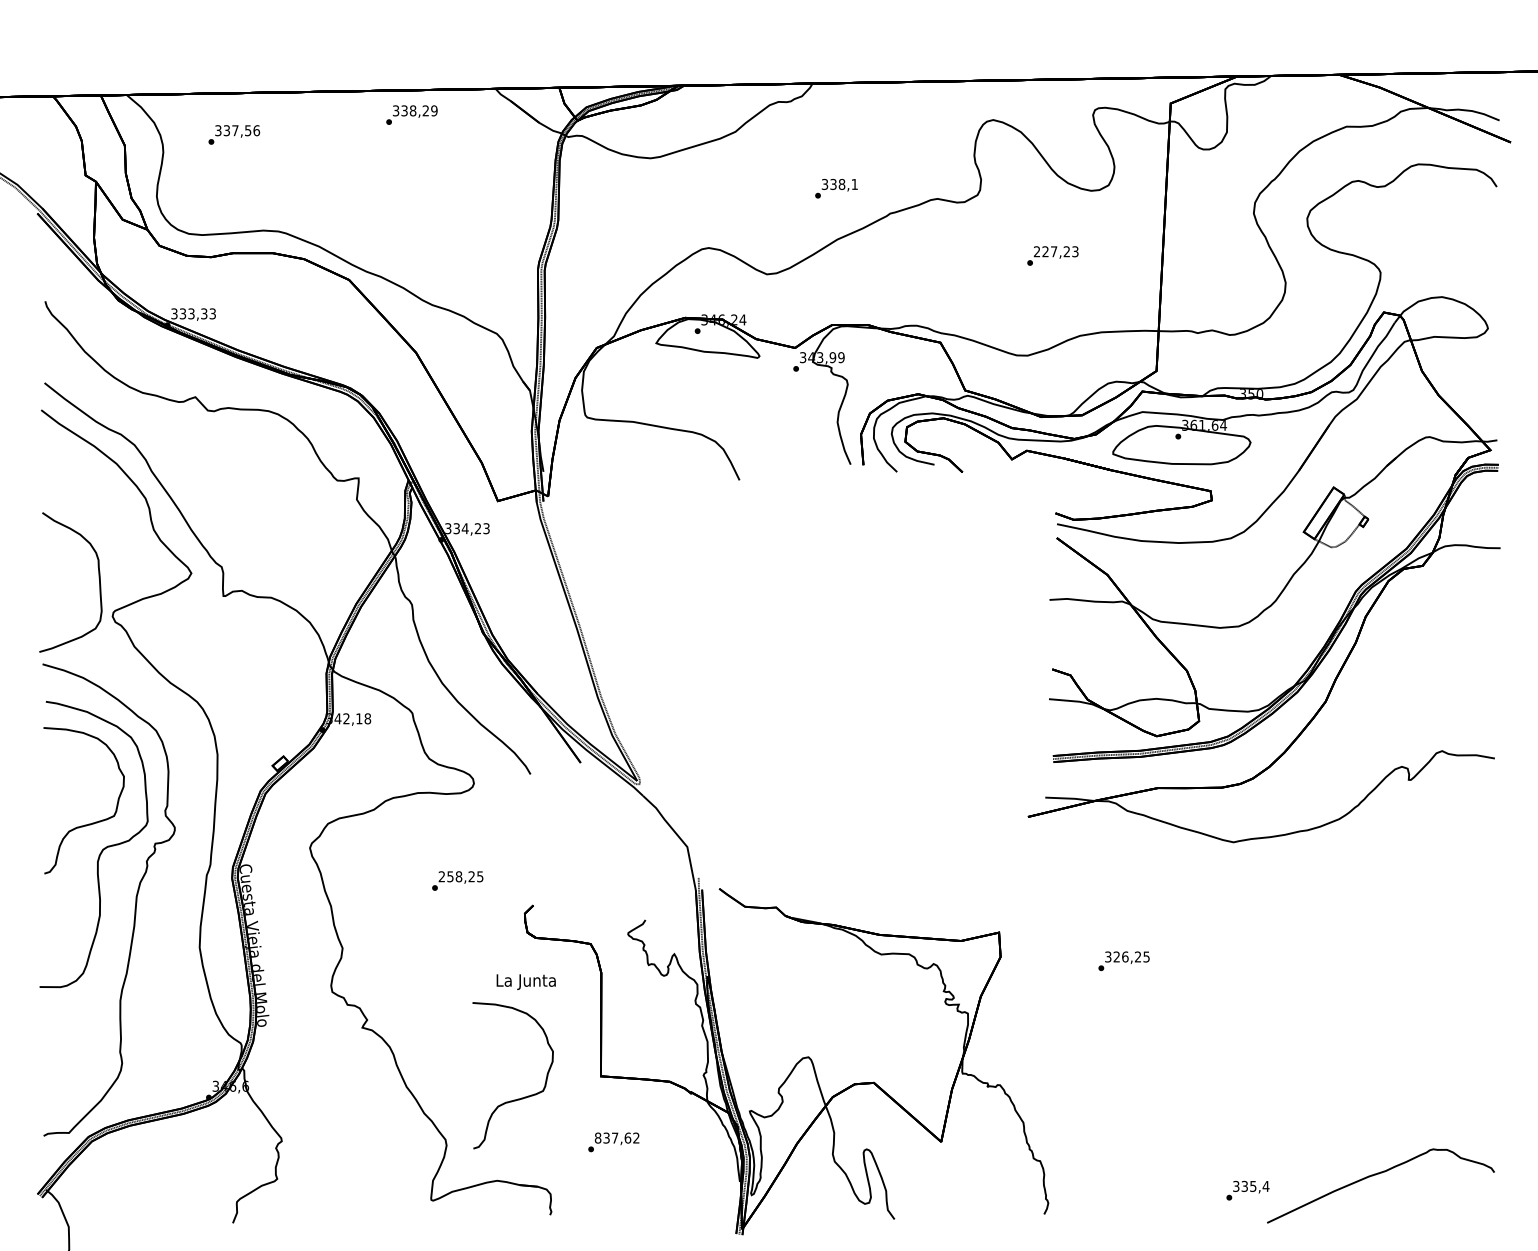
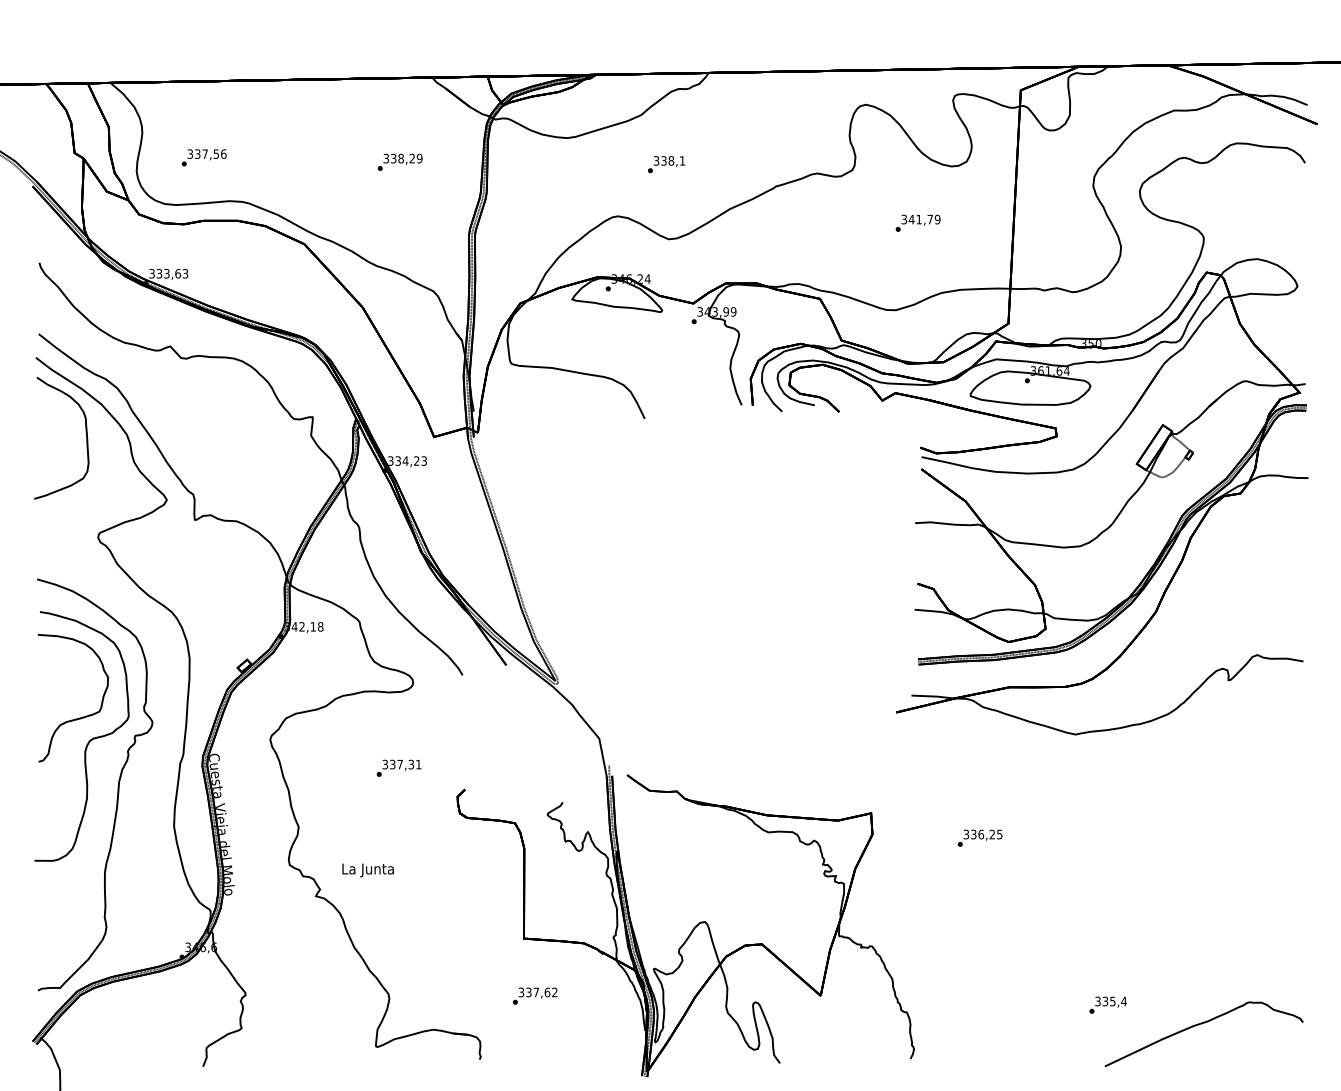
text: (411, 114) -> (399, 161), moved
text: (234, 134) -> (204, 157), moved
text: (836, 188) -> (666, 164), moved
text: (1056, 251) -> (921, 219), 227,23 -> 341,79
text: (204, 313) -> (178, 273), 333,33 -> 333,63
curve: (98, 578) -> (85, 434), moved
text: (460, 876) -> (401, 764), 258,25 -> 337,31
text: (1116, 957) -> (973, 835), 326,25 -> 336,25
text: (525, 981) -> (367, 869), moved
curve: (517, 1098) -> (451, 957), removed
text: (597, 1137) -> (520, 991), 837,62 -> 337,62
text: (1247, 1190) -> (1107, 1005), moved

